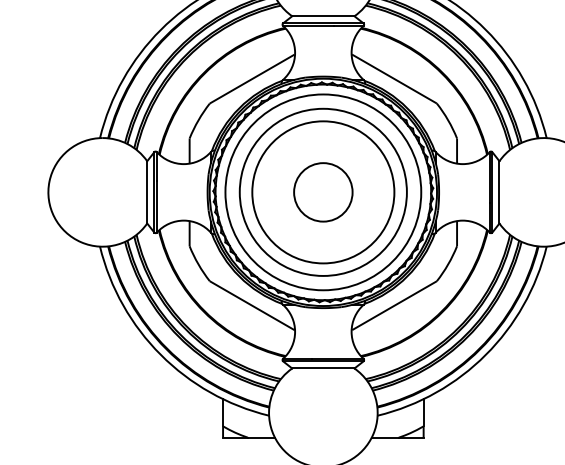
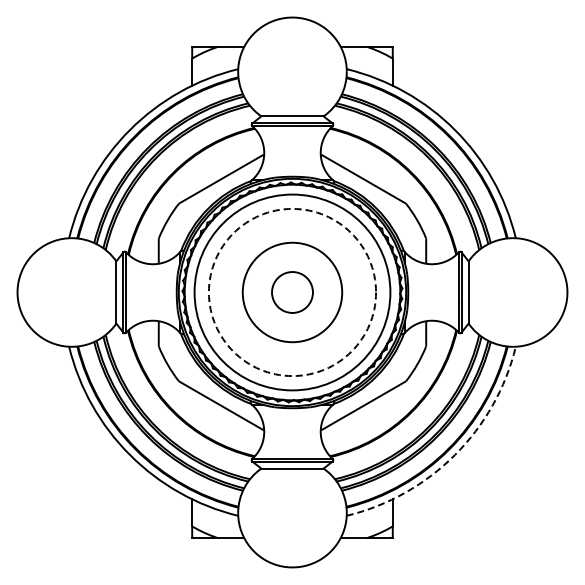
circle: (323, 192) -> (292, 292), size x0.7
circle: (323, 192) -> (292, 292), size x0.7
circle: (323, 192) -> (292, 292), solid -> dashed
arc: (486, 355) -> (455, 455), solid -> dashed

